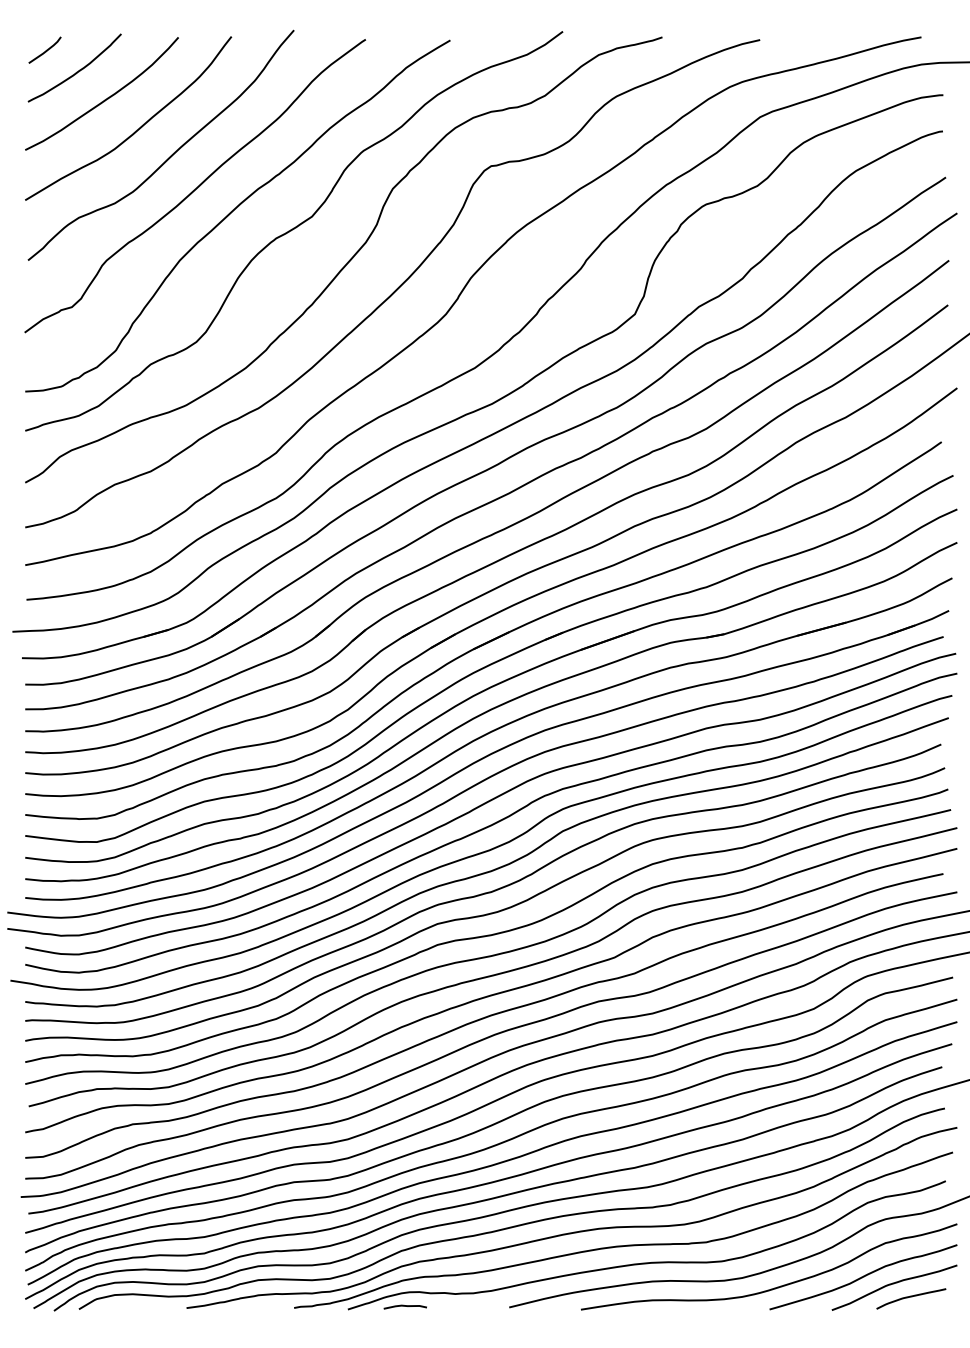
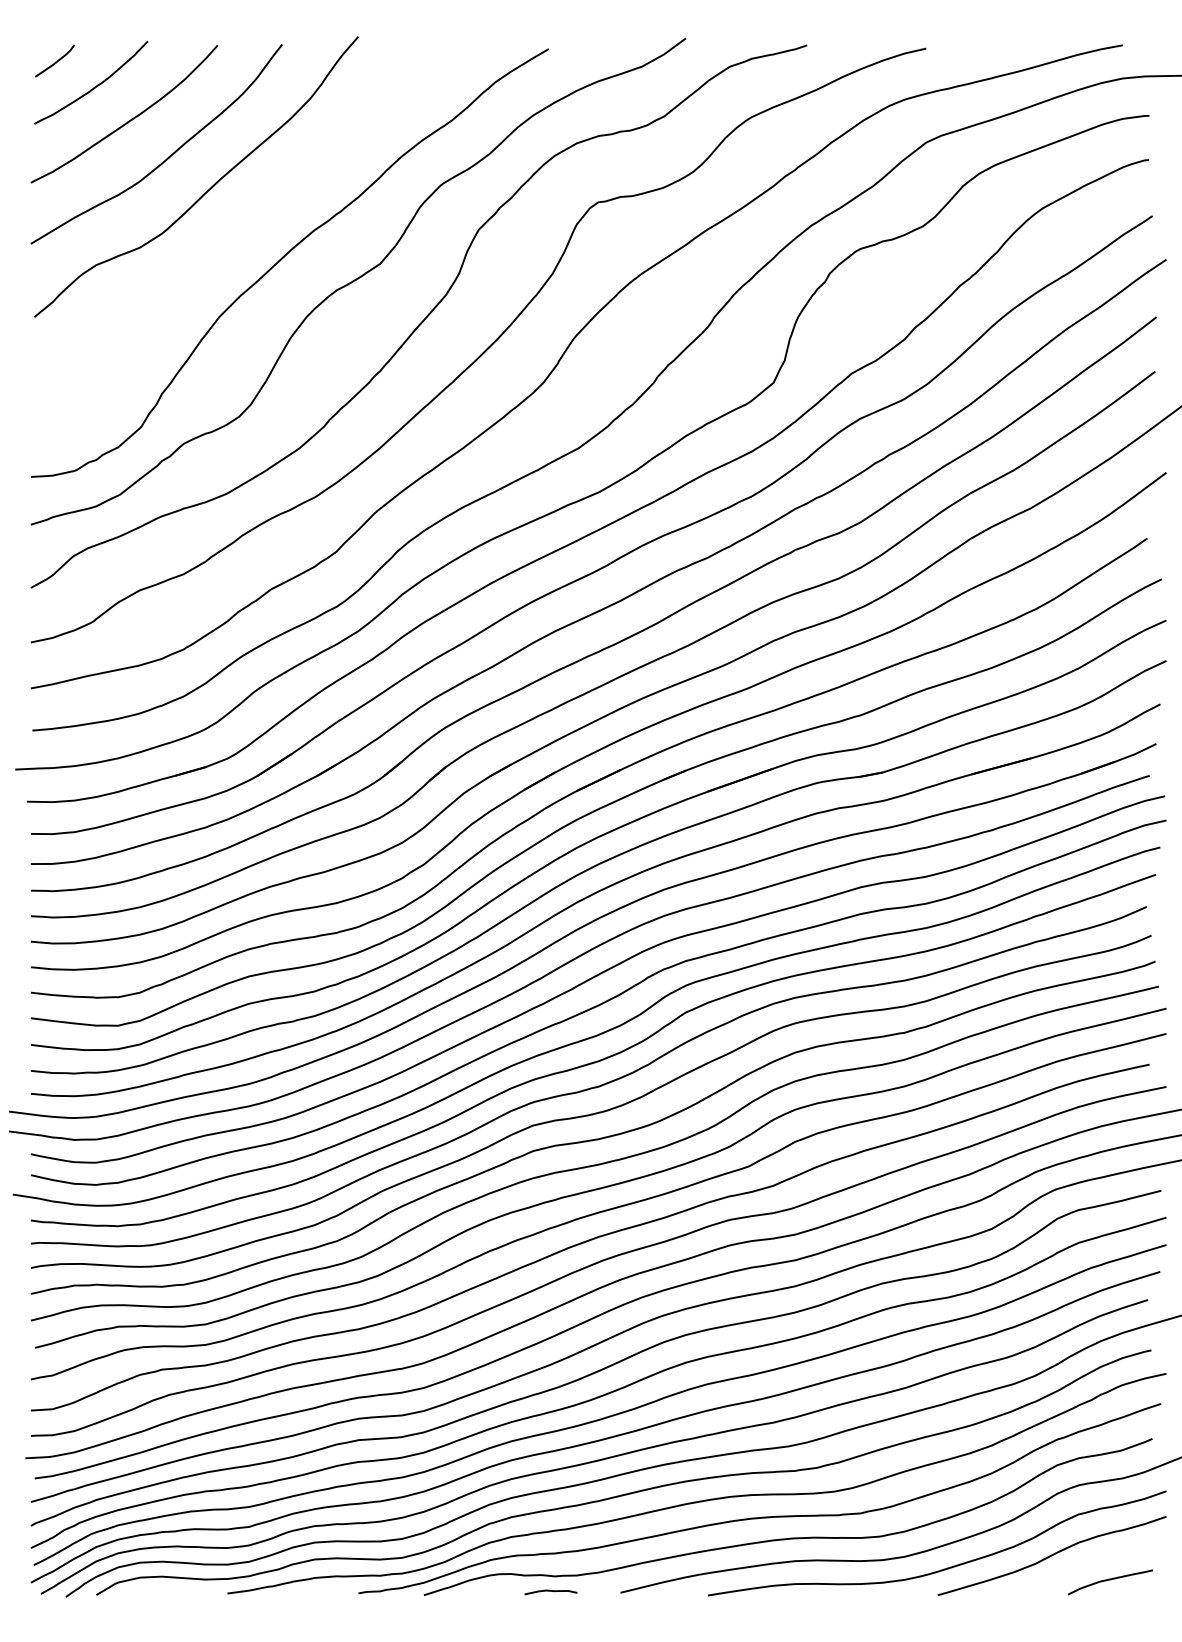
curve: (196, 187) -> (239, 228), removed
curve: (894, 1284) -> (1089, 1564), removed
curve: (404, 1306) -> (550, 1591), moved

